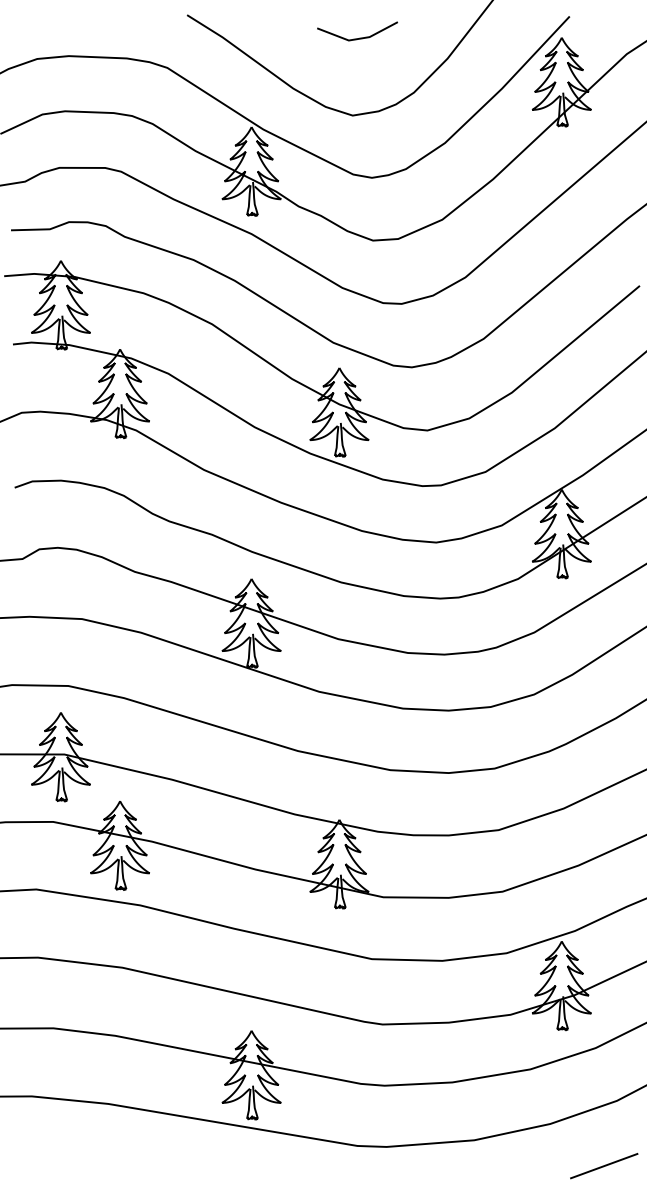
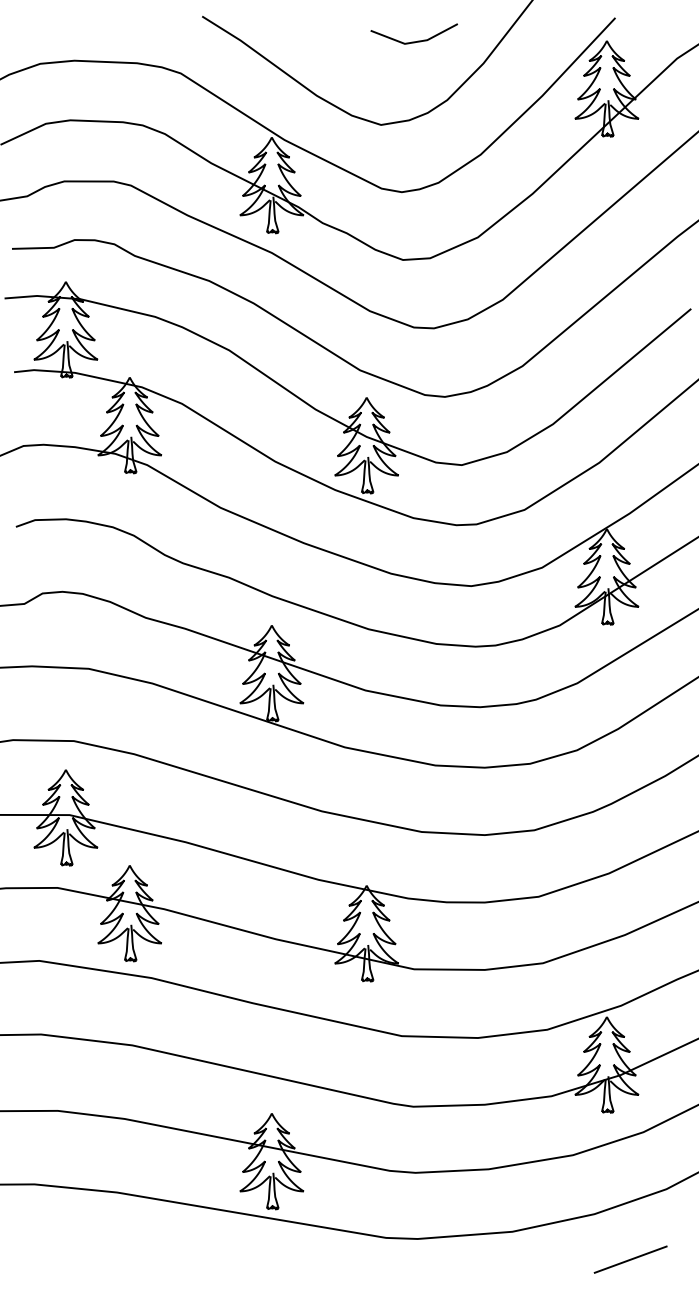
line: (356, 38) -> (413, 41), moved
line: (604, 1165) -> (630, 1259), moved

